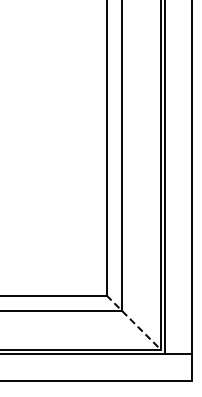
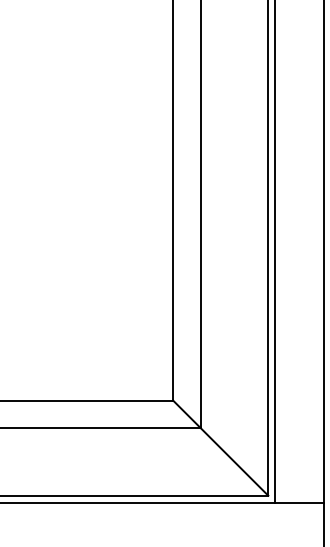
line: (134, 322) -> (222, 448), dashed -> solid

